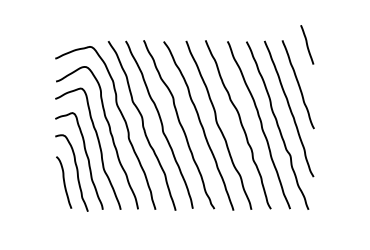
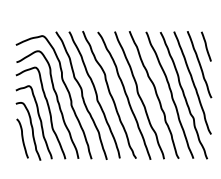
line: (307, 44) -> (206, 46), moved

